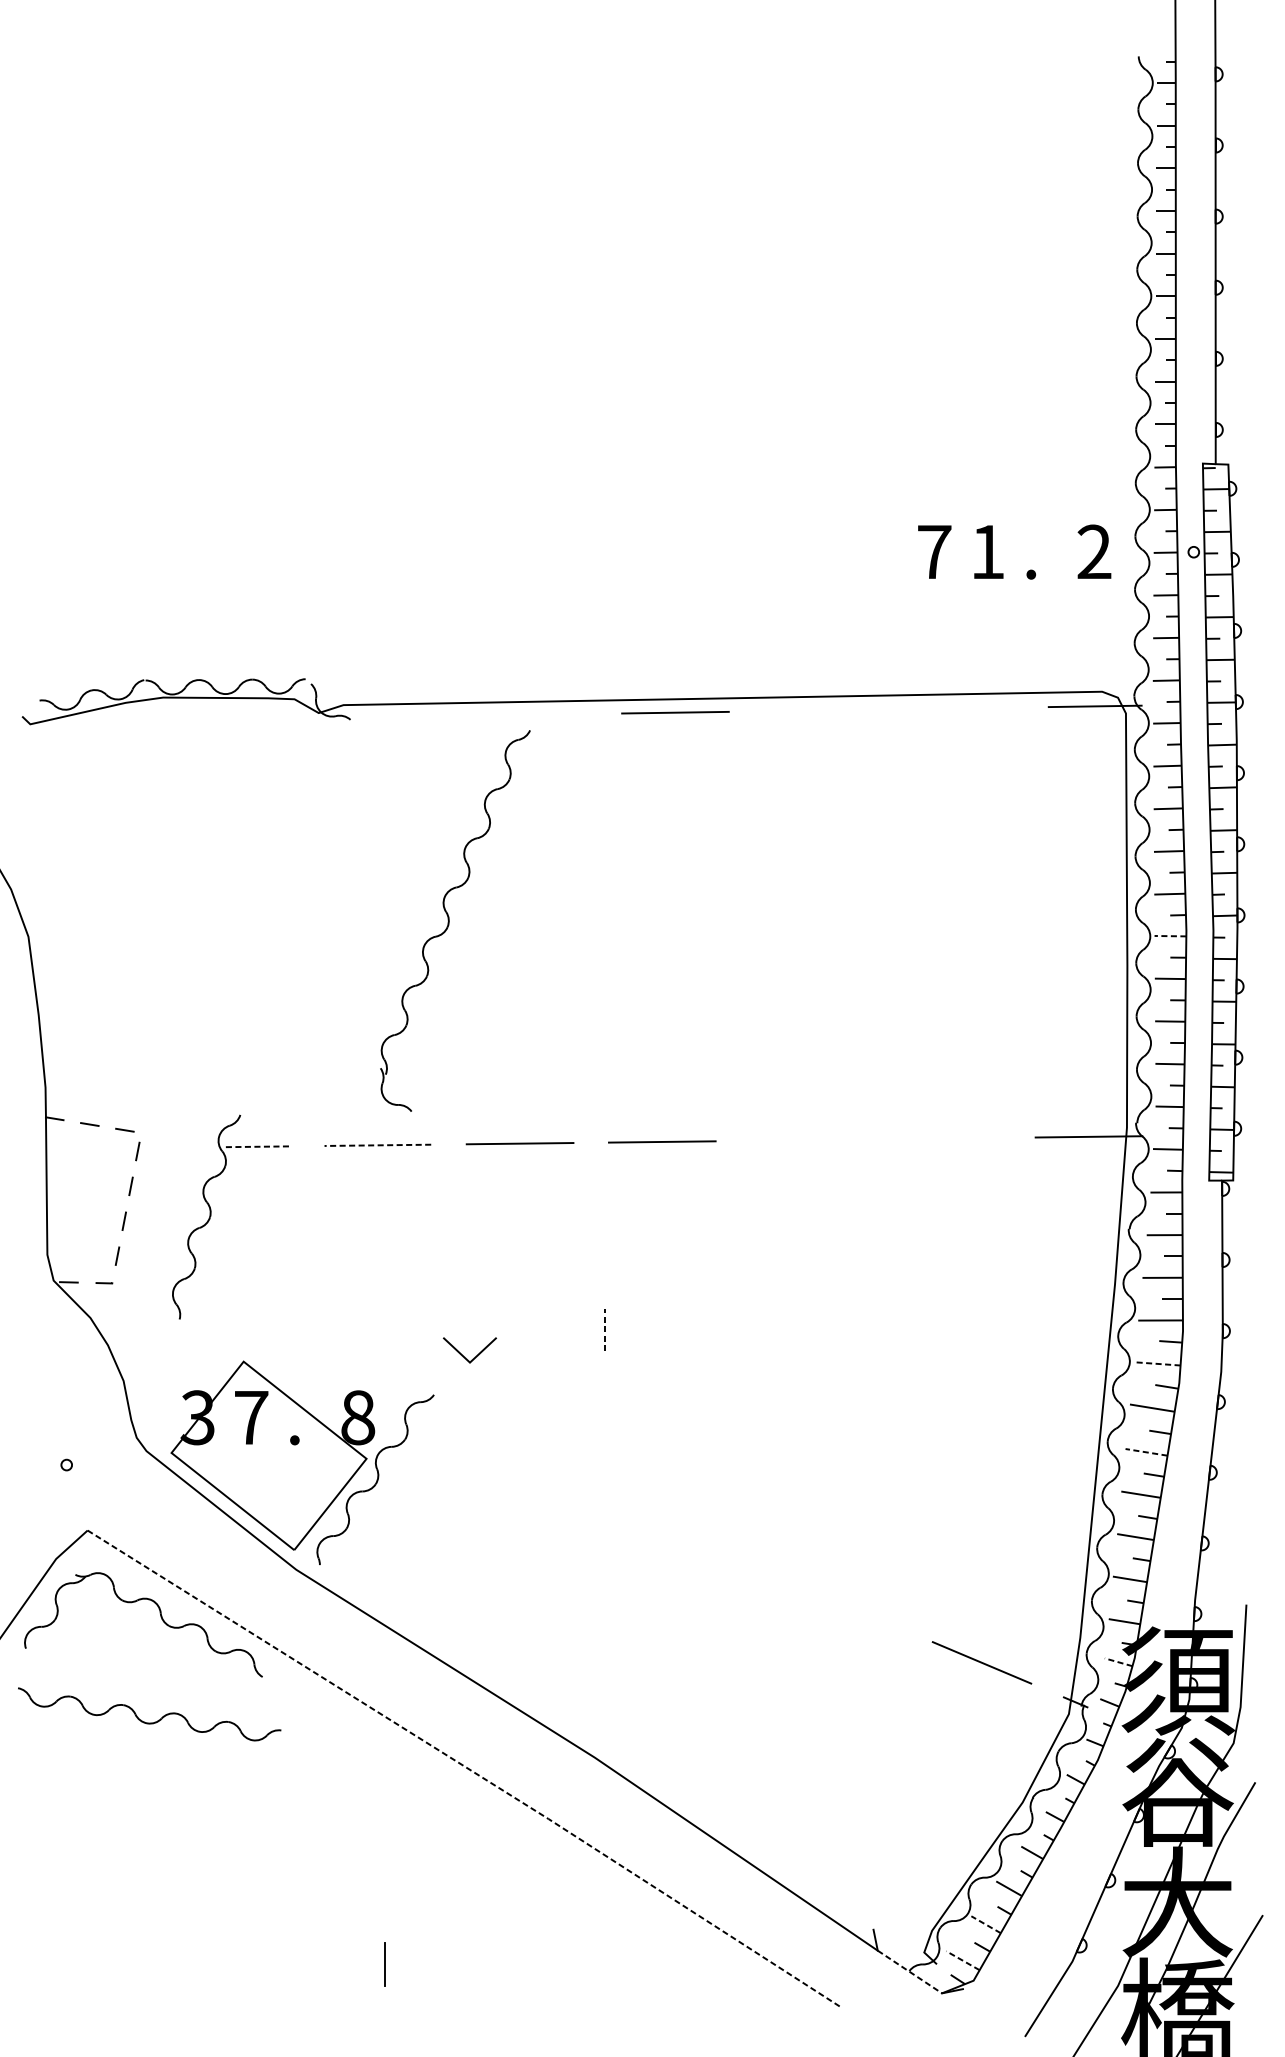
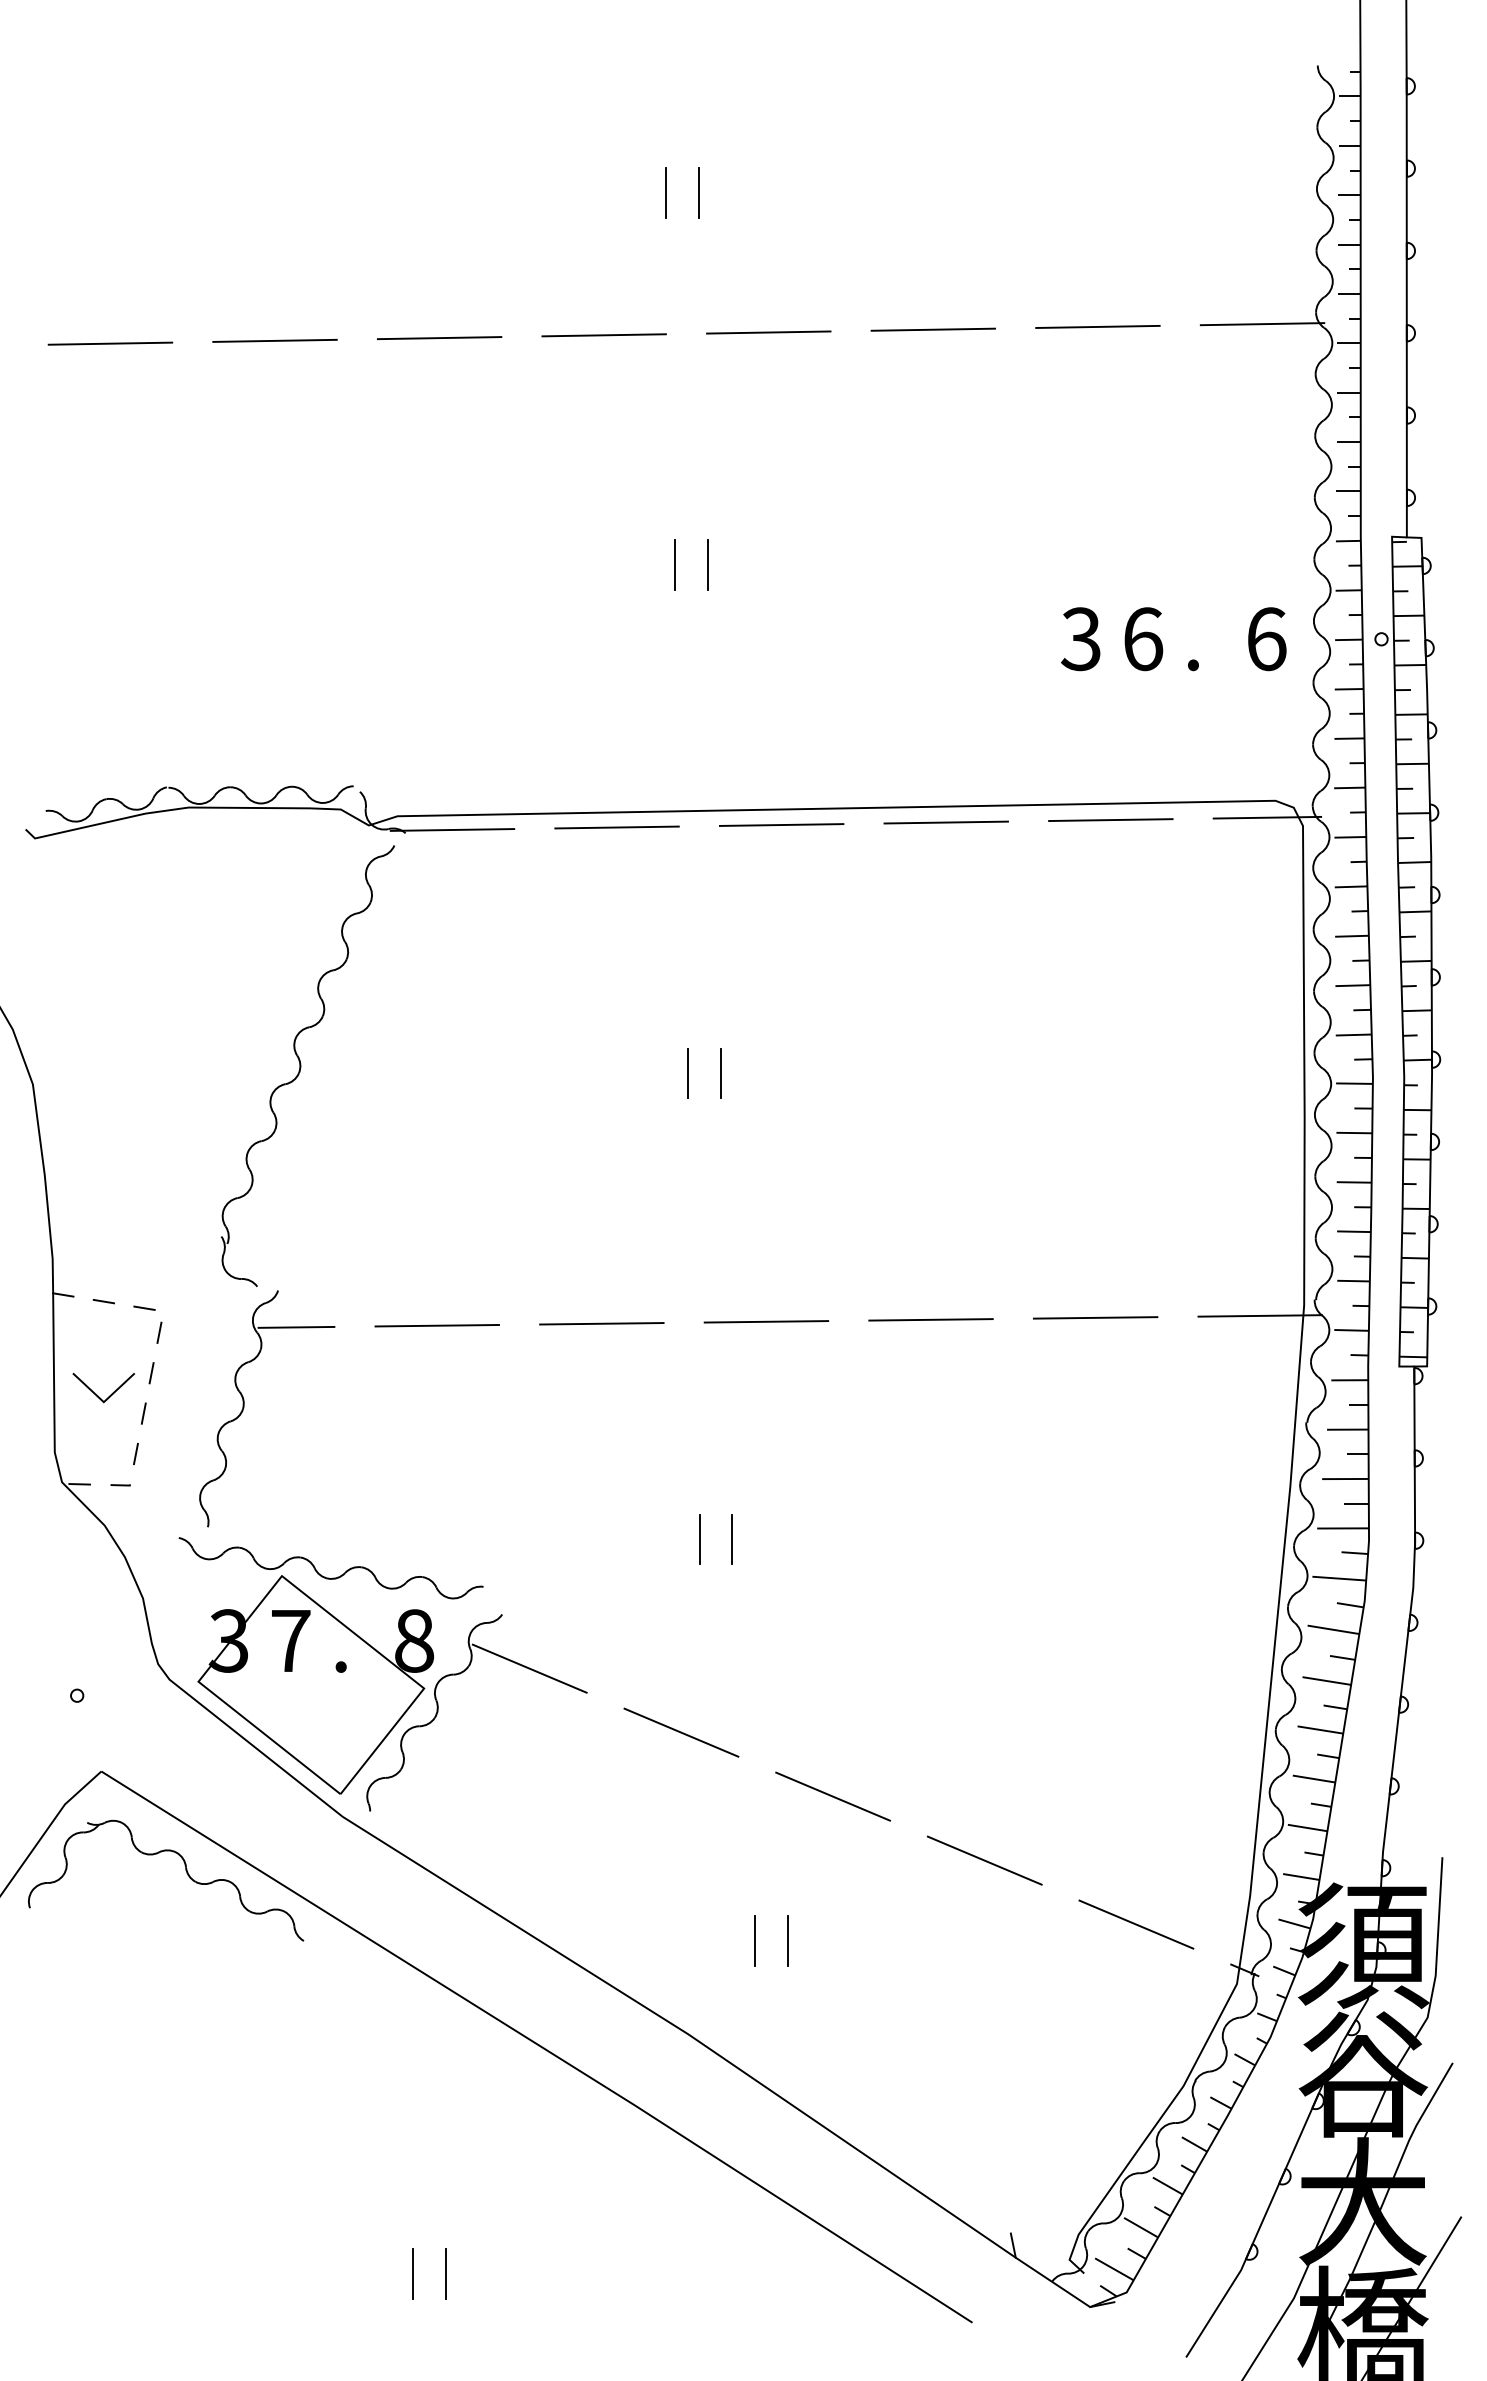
line: (575, 166) -> (665, 192), added
line: (603, 166) -> (698, 192), added
line: (1090, 280) -> (1262, 324), added
line: (948, 281) -> (1097, 326), added
line: (806, 284) -> (933, 329), added
line: (664, 287) -> (768, 332), added
line: (521, 289) -> (603, 335), added
line: (379, 292) -> (439, 338), added
line: (237, 294) -> (274, 340), added
line: (95, 296) -> (110, 343), added
line: (583, 487) -> (675, 564), added
line: (611, 487) -> (707, 564), added
text: (934, 552) -> (1081, 639), 7 -> 3
text: (988, 552) -> (1143, 639), 1 -> 6
text: (1094, 552) -> (1266, 639), 2 -> 6
line: (959, 708) -> (1110, 820), added
line: (817, 710) -> (945, 822), added
line: (532, 714) -> (616, 827), added
line: (391, 716) -> (452, 829), added
part: (454, 920) -> (307, 1065), moved
line: (594, 927) -> (687, 1073), added
line: (622, 927) -> (720, 1073), added
line: (1170, 936) -> (1354, 1083), dashed -> solid
line: (946, 1138) -> (1095, 1317), added
line: (804, 1139) -> (930, 1319), added
line: (378, 1145) -> (437, 1325), dashed -> solid
line: (256, 1146) -> (296, 1327), dashed -> solid
line: (604, 1330) -> (699, 1539), dashed -> solid
line: (632, 1330) -> (732, 1539), added
line: (464, 1355) -> (97, 1394), moved
line: (1157, 1363) -> (1339, 1578), dashed -> solid
line: (457, 1441) -> (529, 1668), added
line: (1146, 1452) -> (1326, 1681), dashed -> solid
line: (588, 1496) -> (681, 1732), added
line: (719, 1552) -> (832, 1796), added
line: (850, 1607) -> (984, 1860), added
line: (1118, 1661) -> (1294, 1923), dashed -> solid
line: (652, 1676) -> (755, 1940), added
line: (681, 1676) -> (788, 1940), added
part: (148, 1722) -> (329, 1577), moved
line: (466, 1767) -> (539, 2045), dashed -> solid
line: (986, 1924) -> (1141, 2227), dashed -> solid
line: (962, 1960) -> (1113, 2269), dashed -> solid
line: (356, 1964) -> (412, 2273), added
line: (909, 1972) -> (1052, 2282), dashed -> solid

